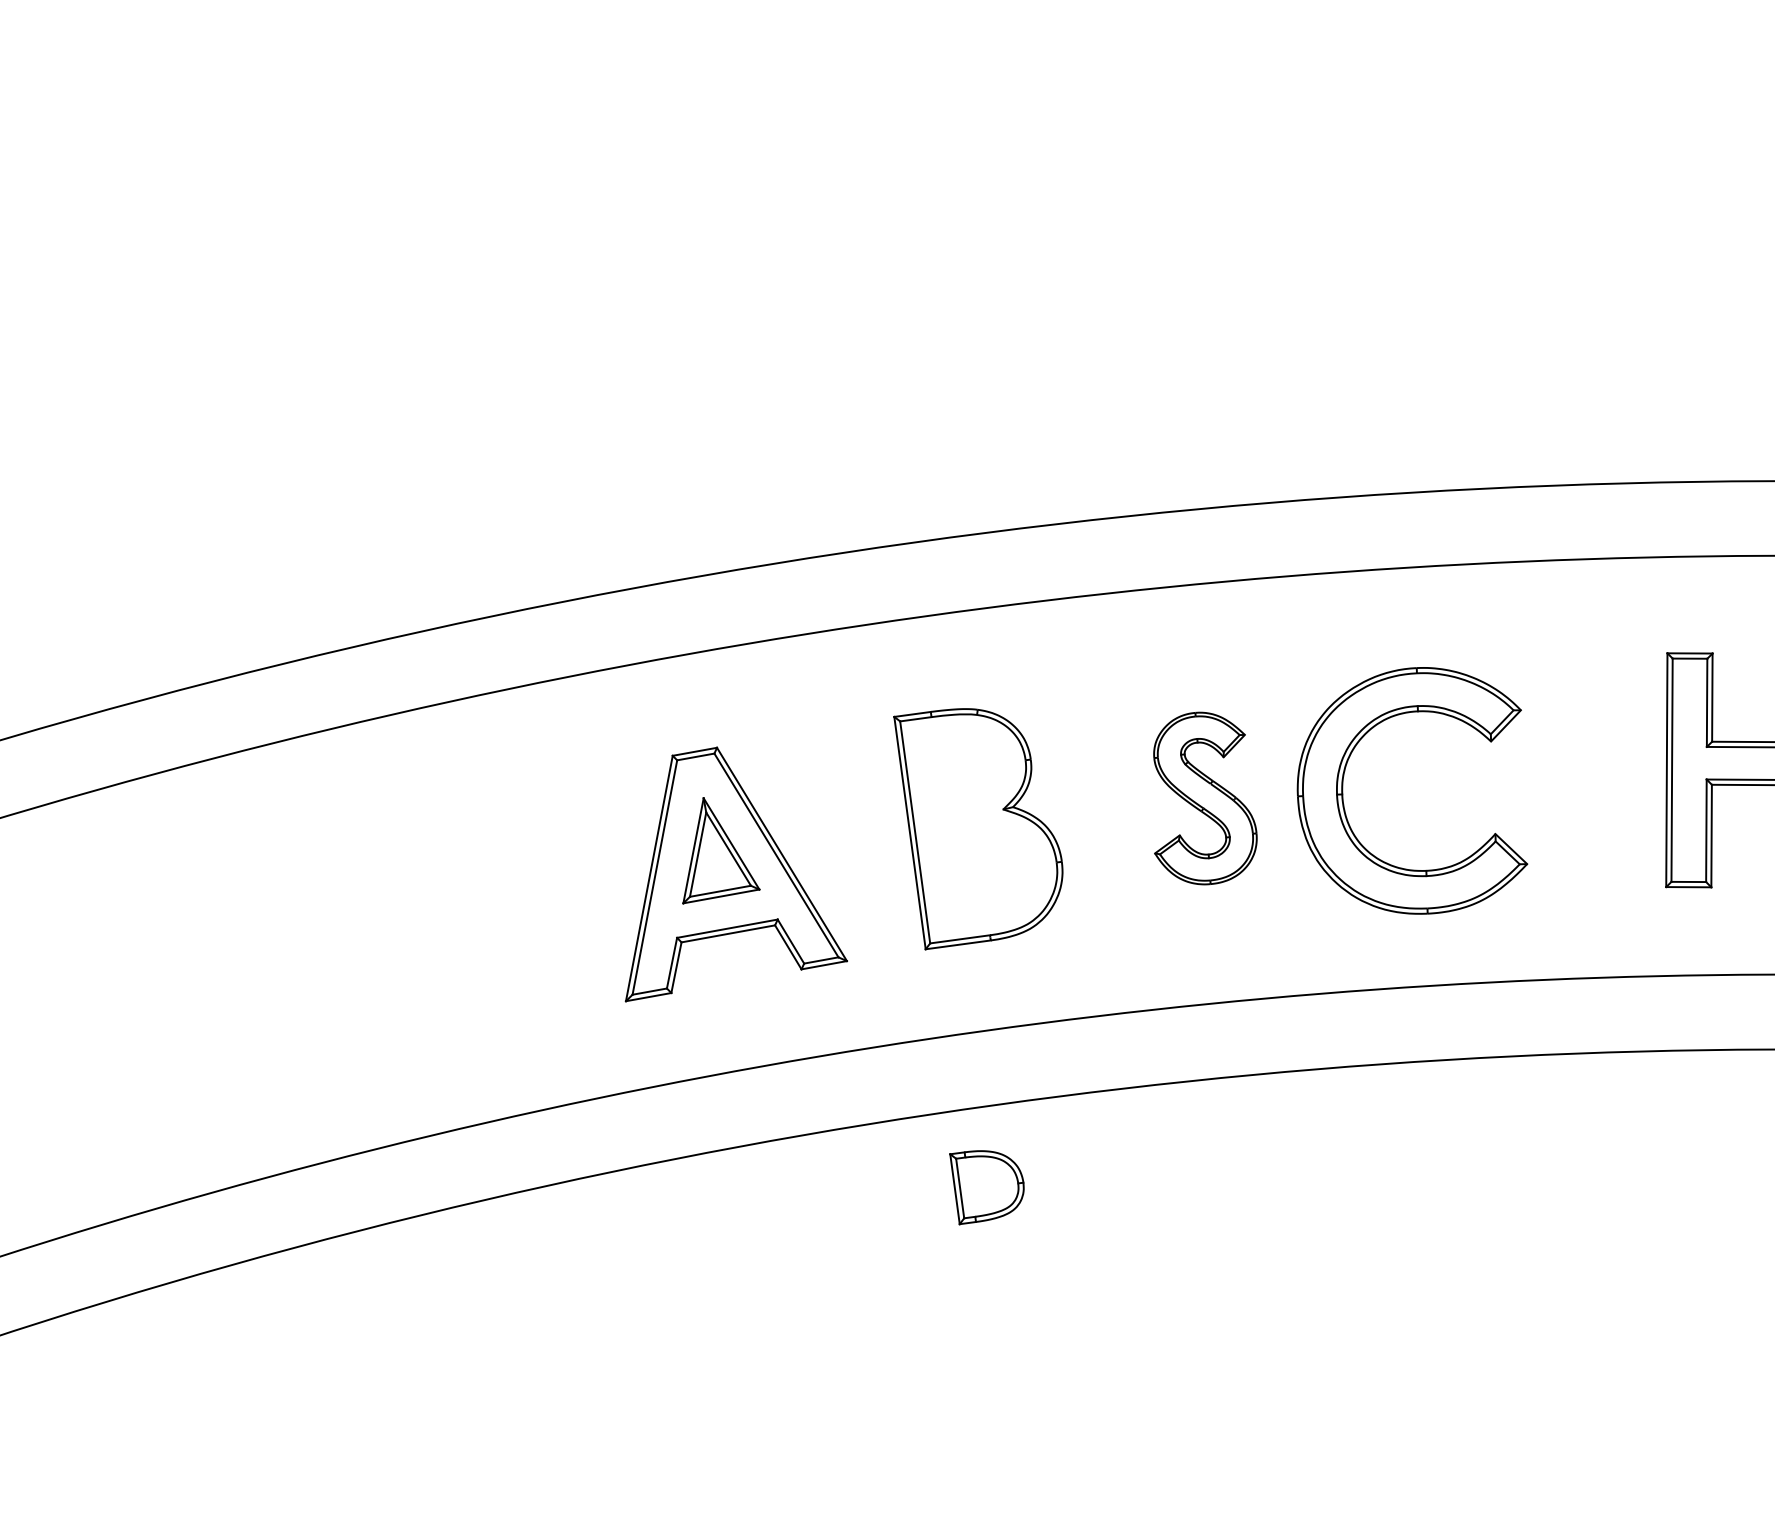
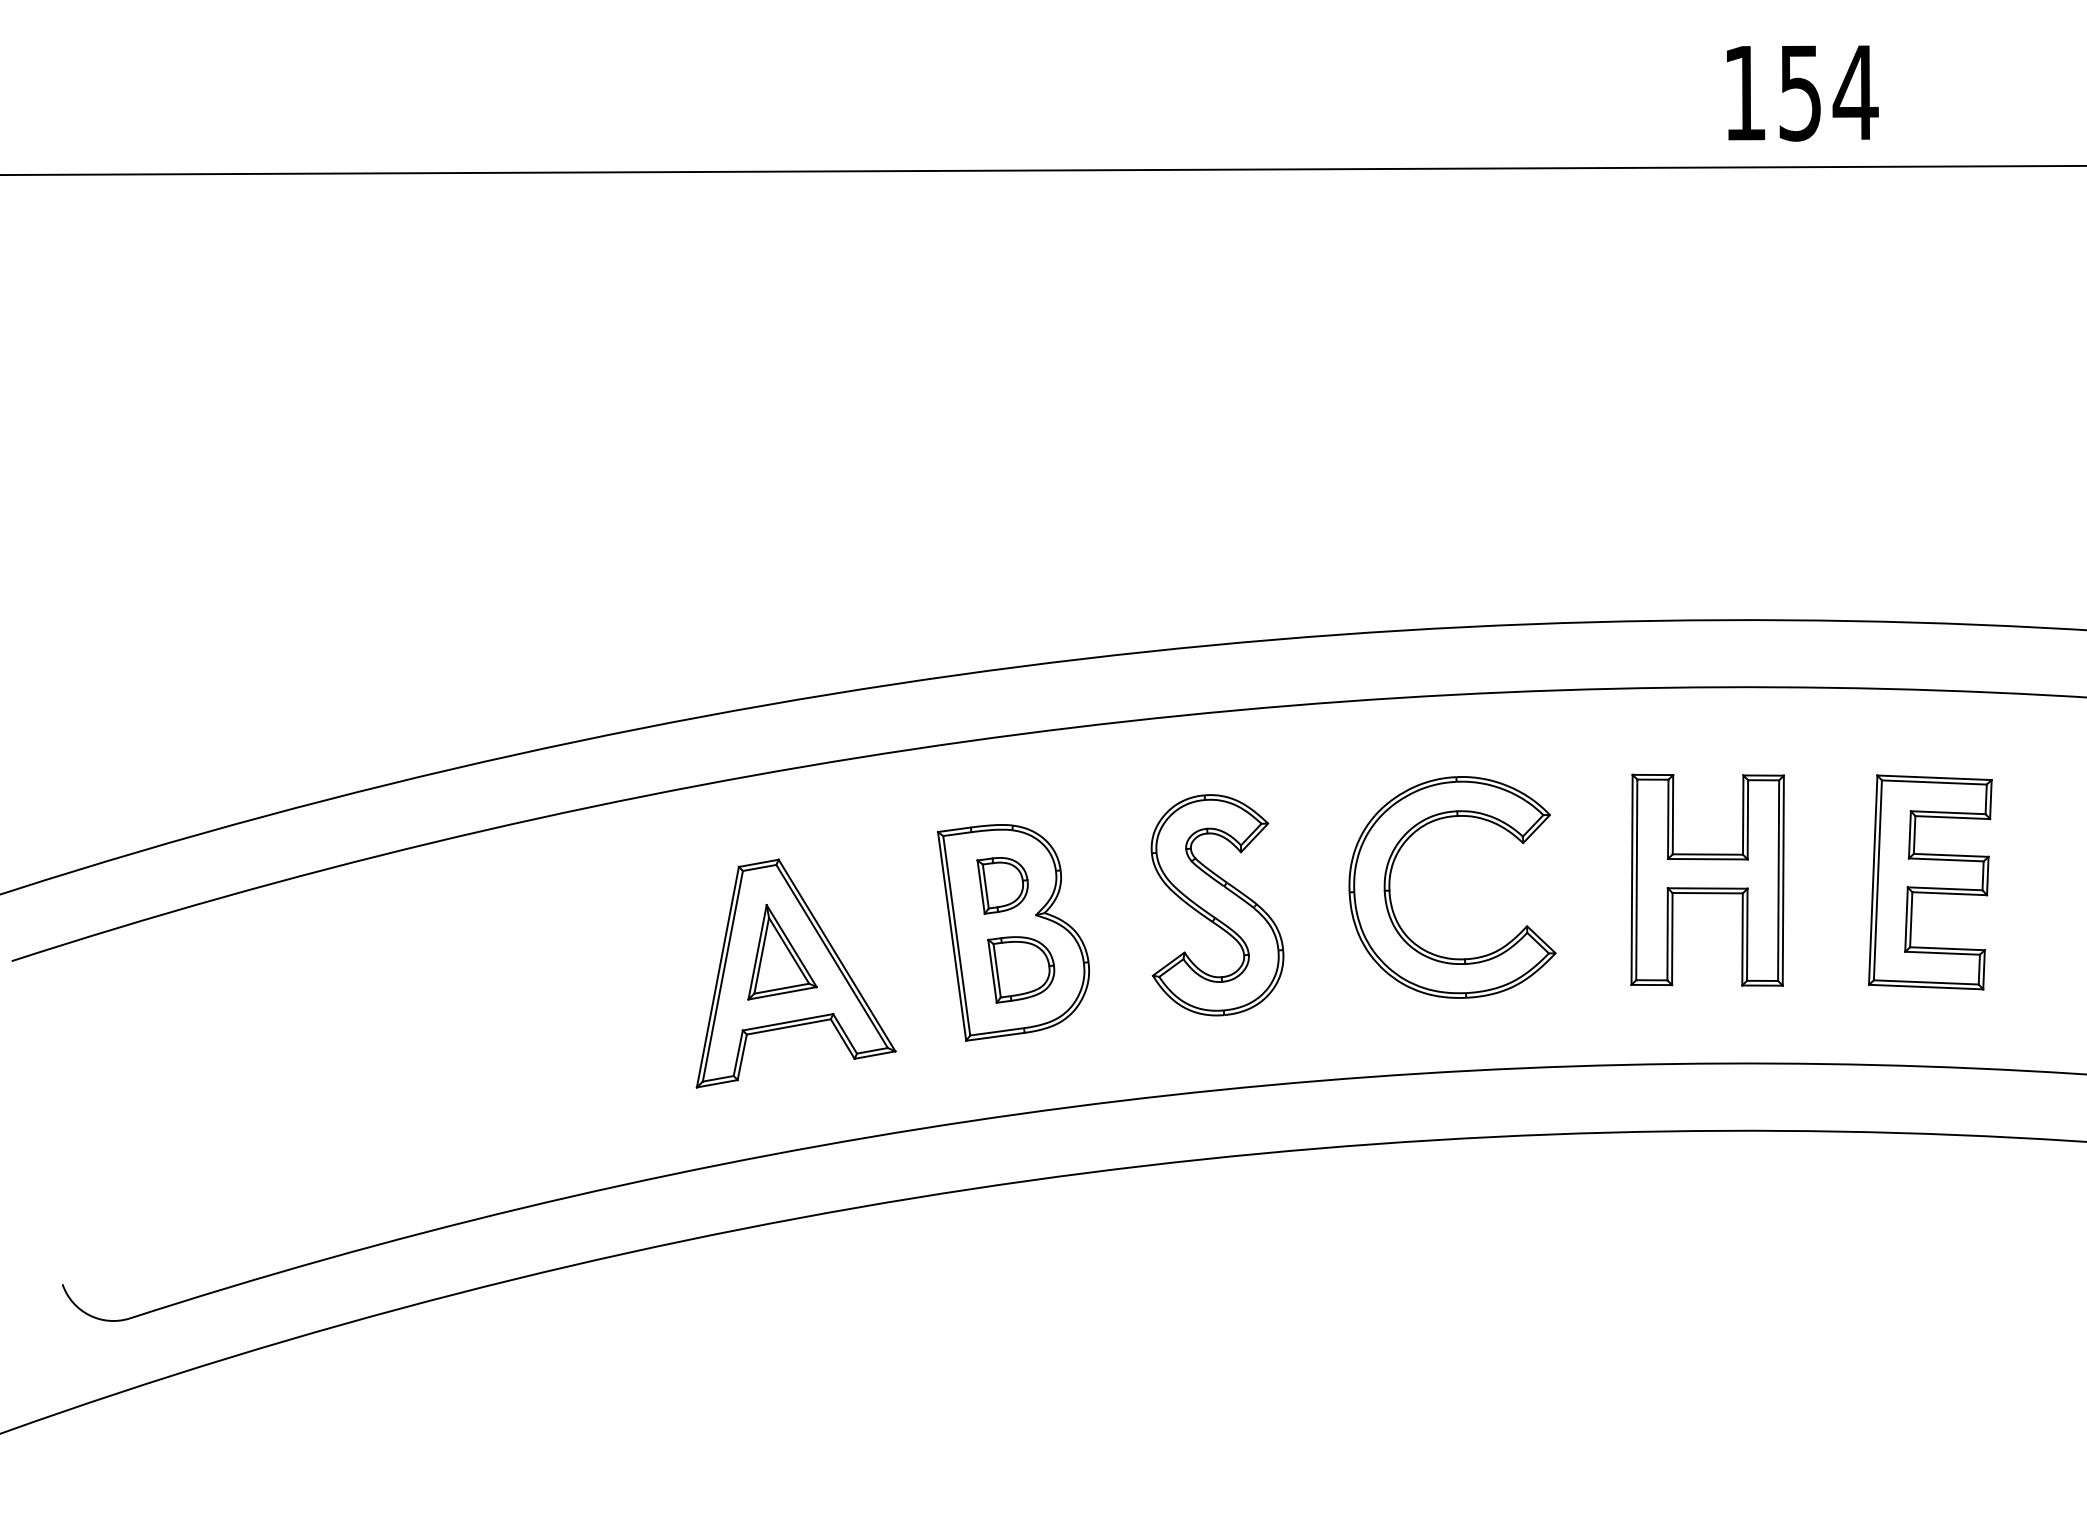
part: (966, 776) -> (1002, 885), added
part: (1205, 798) -> (1217, 905), size x1.43
part: (1344, 803) -> (1391, 898), moved
part: (987, 1187) -> (1021, 969), moved

